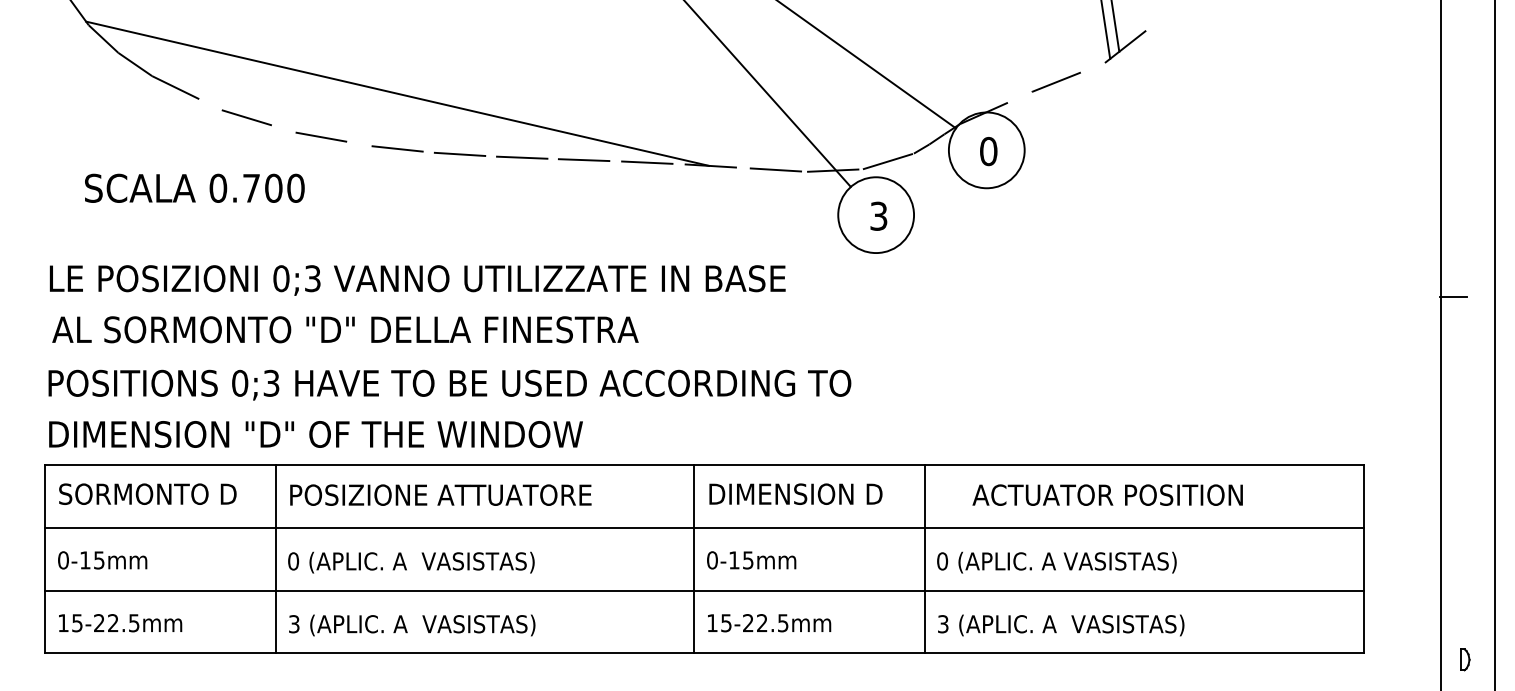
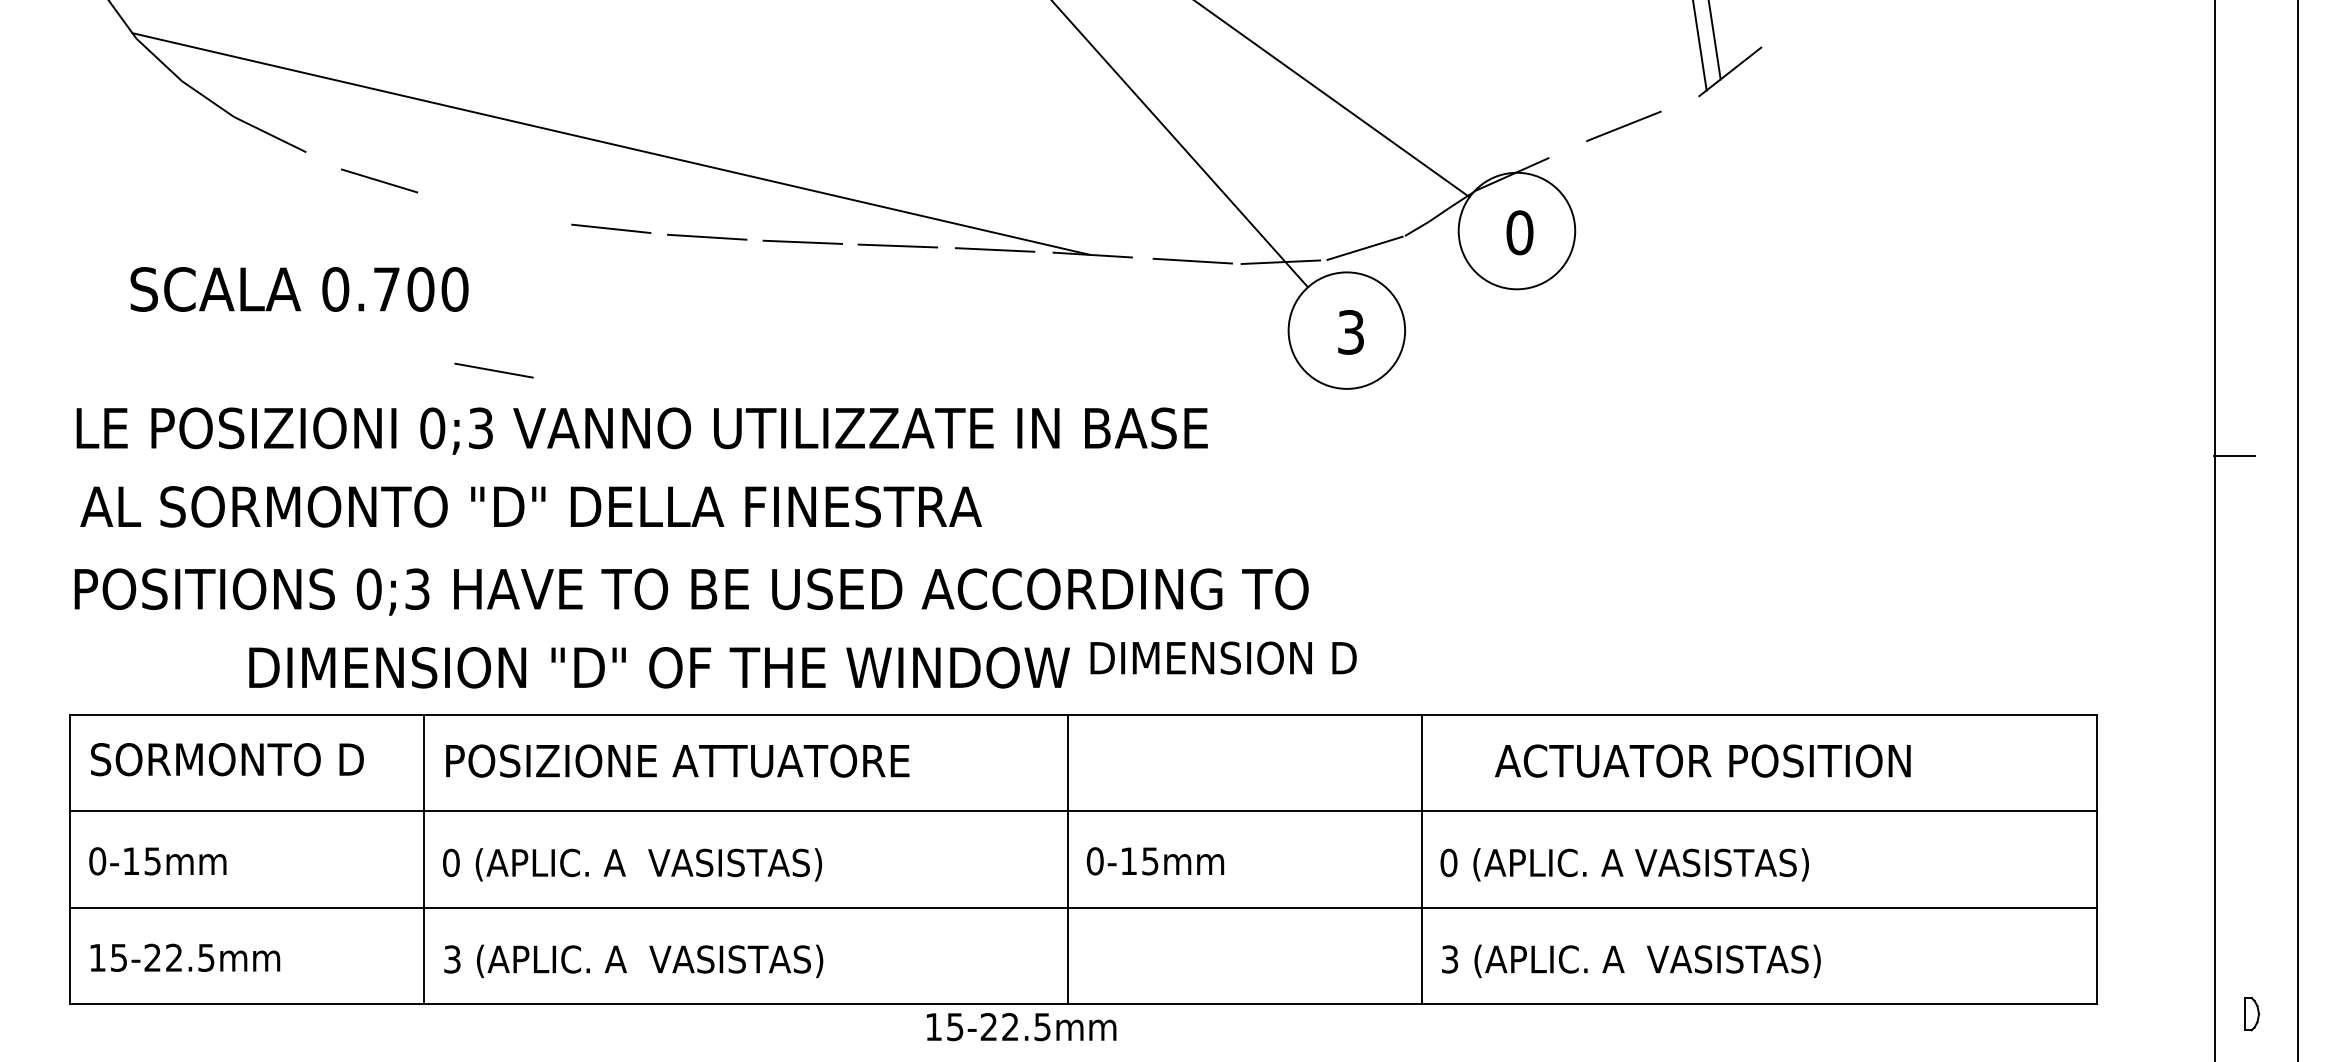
line: (321, 136) -> (494, 369), moved
text: (315, 434) -> (658, 667), moved
text: (795, 493) -> (1222, 657), moved
text: (769, 623) -> (1021, 1027), moved

